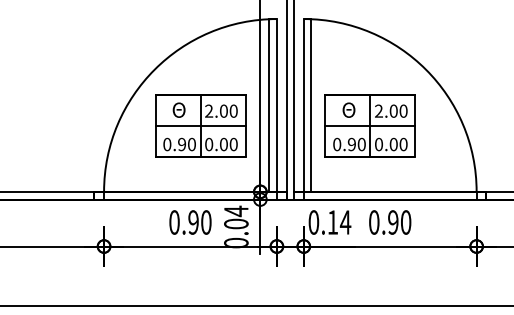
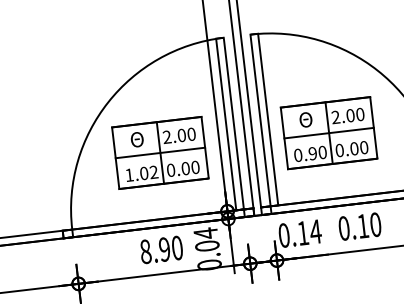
text: (179, 144) -> (141, 173), 0.90 -> 1.02
text: (174, 222) -> (145, 251), 0.90 -> 8.90
text: (393, 222) -> (363, 226), 0.90 -> 0.10

